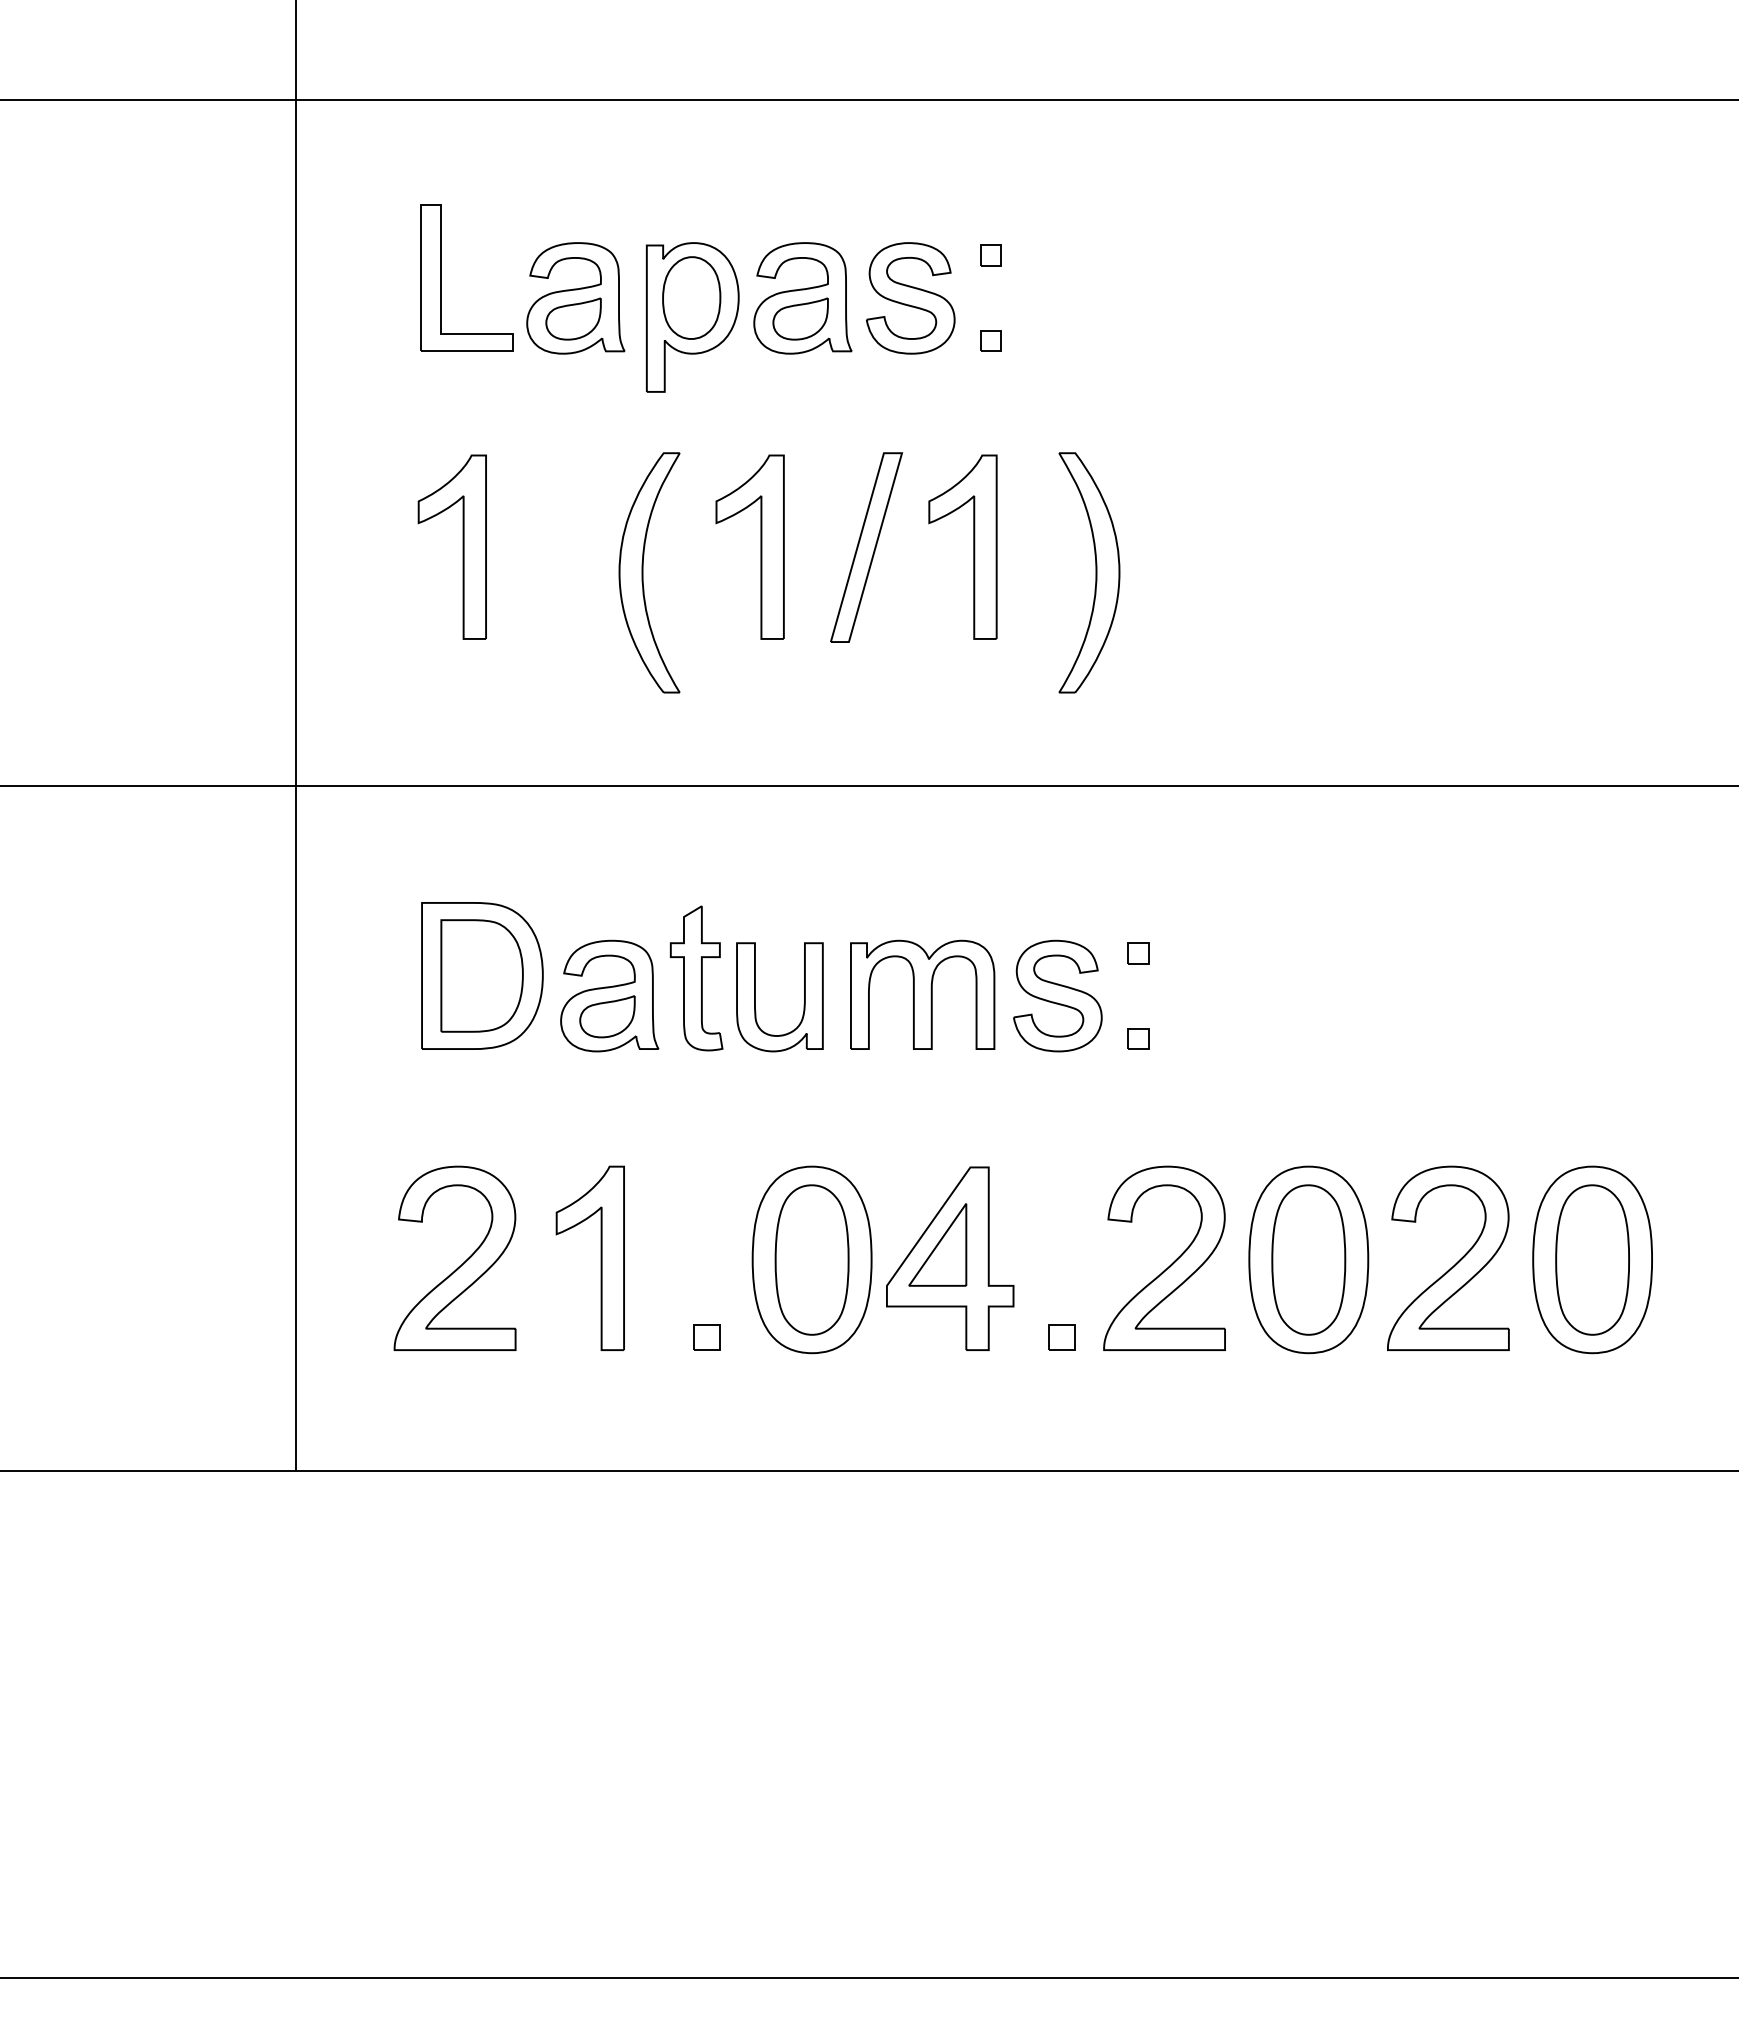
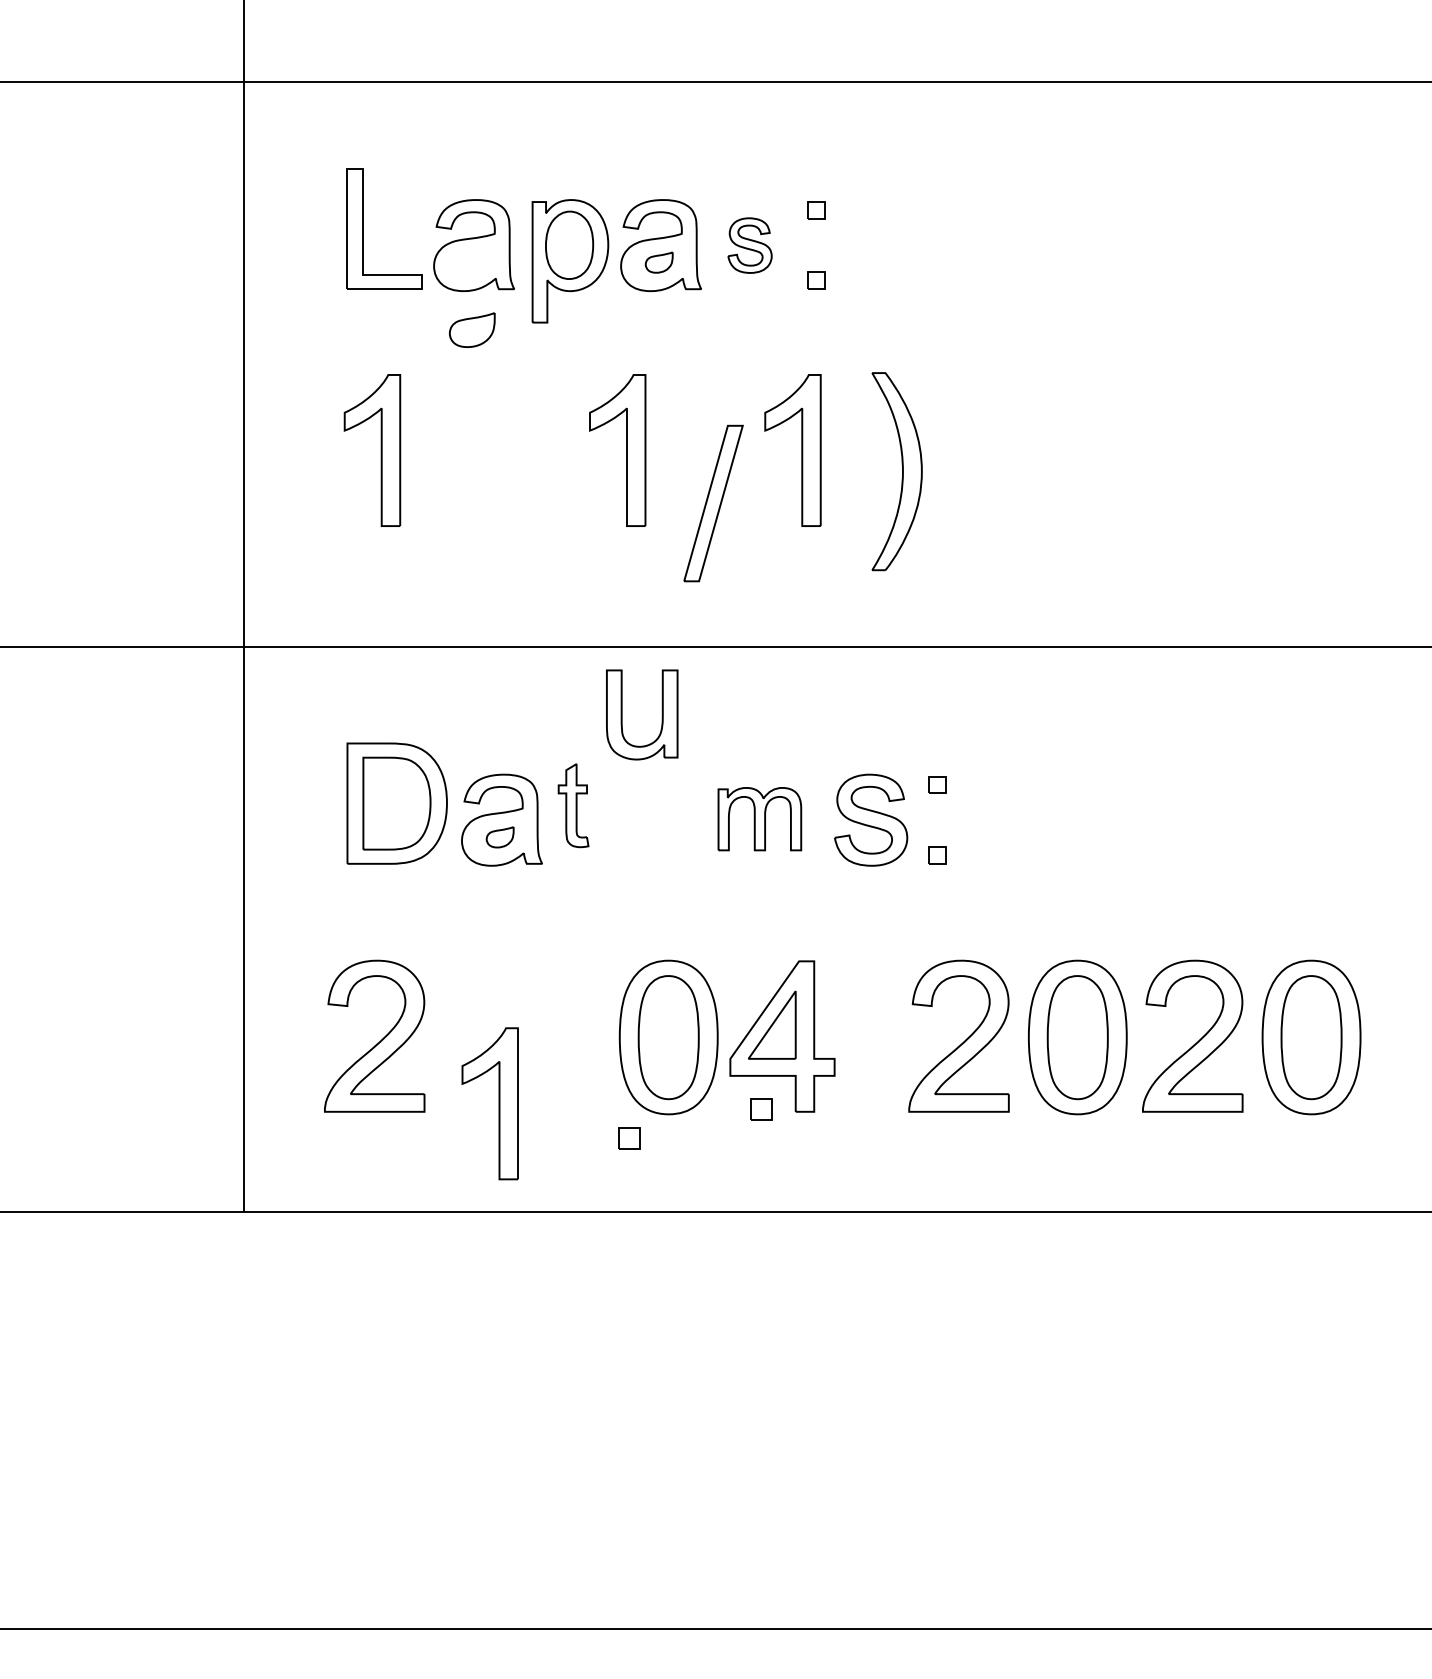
part: (910, 298) -> (749, 245), size x0.6
part: (573, 318) -> (472, 329), moved
part: (800, 318) -> (659, 262), size x0.6
part: (866, 547) -> (713, 503), moved
part: (649, 572) -> (534, 471), removed
part: (696, 978) -> (573, 805), size x0.7
part: (922, 994) -> (759, 818), size x0.7
part: (755, 997) -> (622, 715), moved
part: (607, 1016) -> (500, 837), size x0.6
part: (600, 1257) -> (498, 1103), moved
part: (706, 1337) -> (629, 1138), moved
part: (1061, 1337) -> (761, 1109), moved

